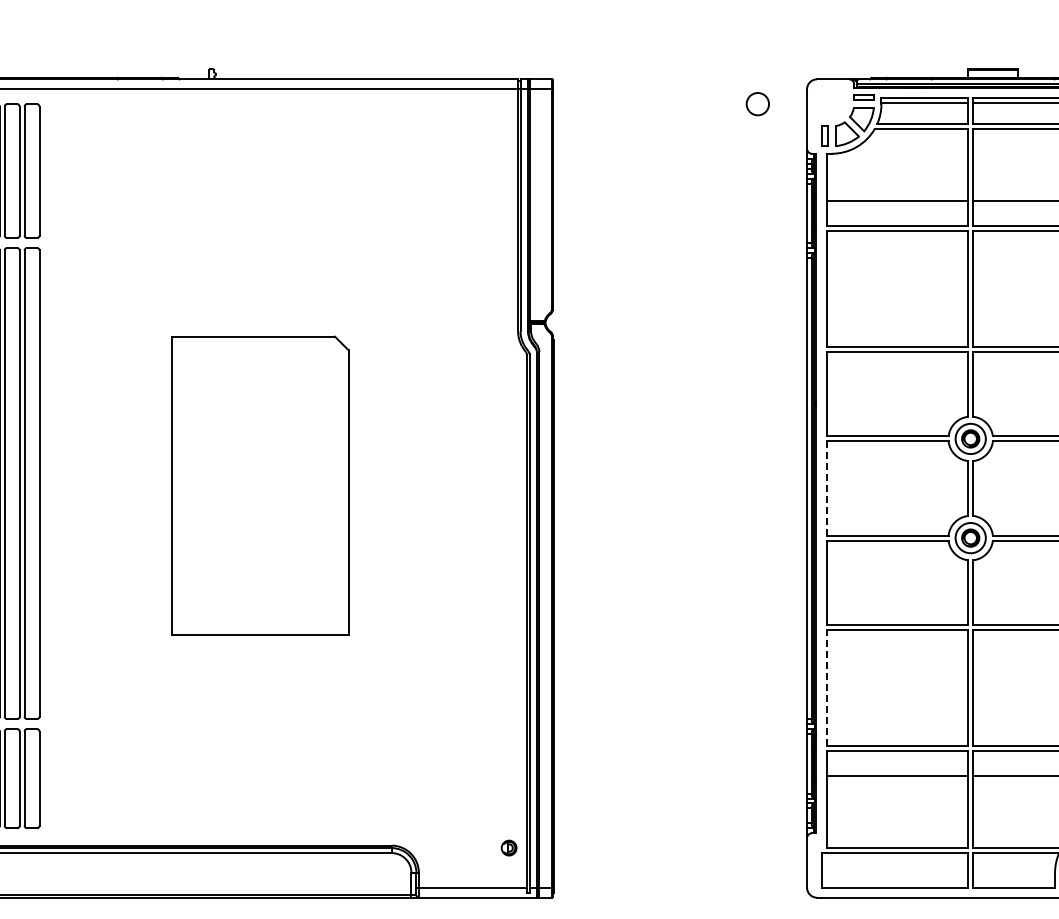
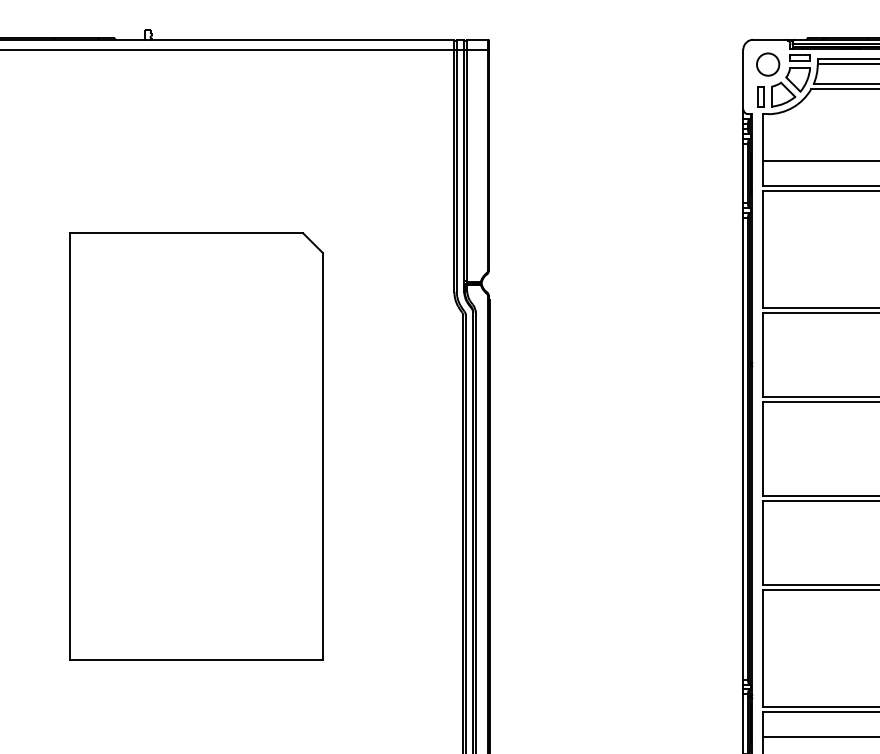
circle: (757, 104) -> (767, 64), moved
part: (260, 485) -> (196, 445), size x1.43
line: (826, 488) -> (762, 448), dashed -> solid
line: (826, 687) -> (762, 647), dashed -> solid

